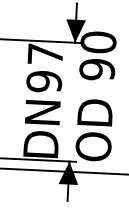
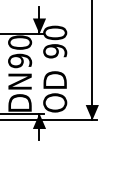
text: (46, 54) -> (20, 42), 97 -> 90

